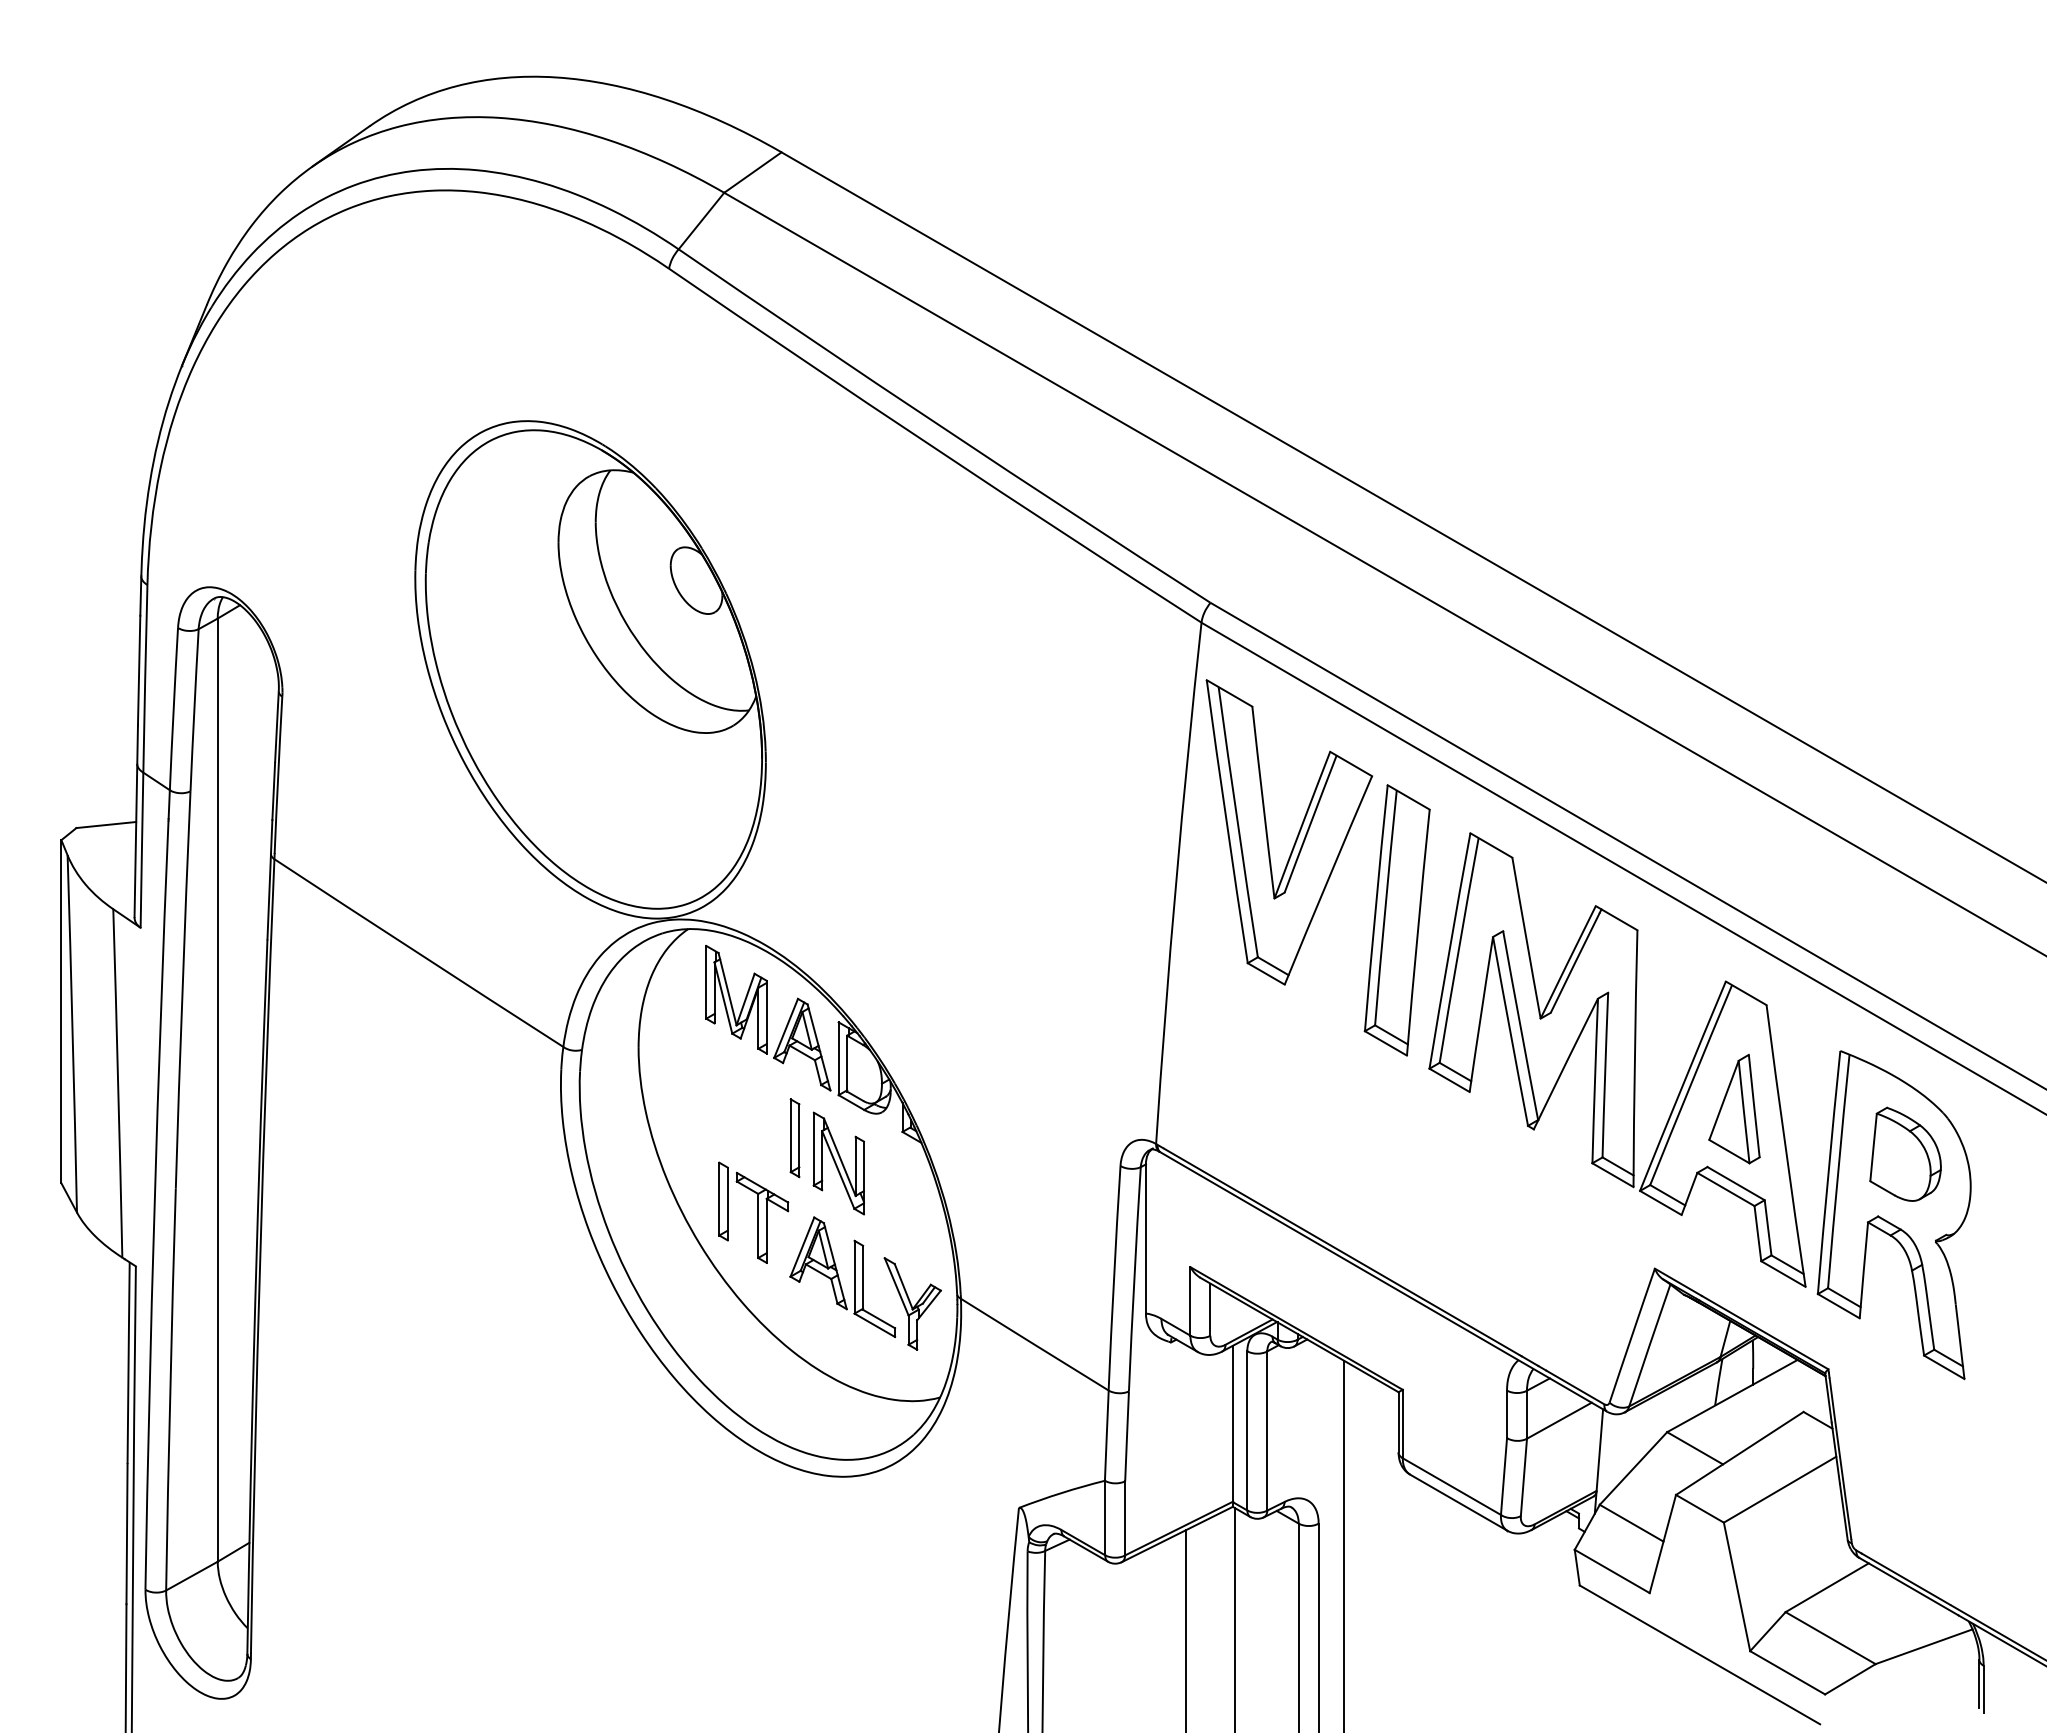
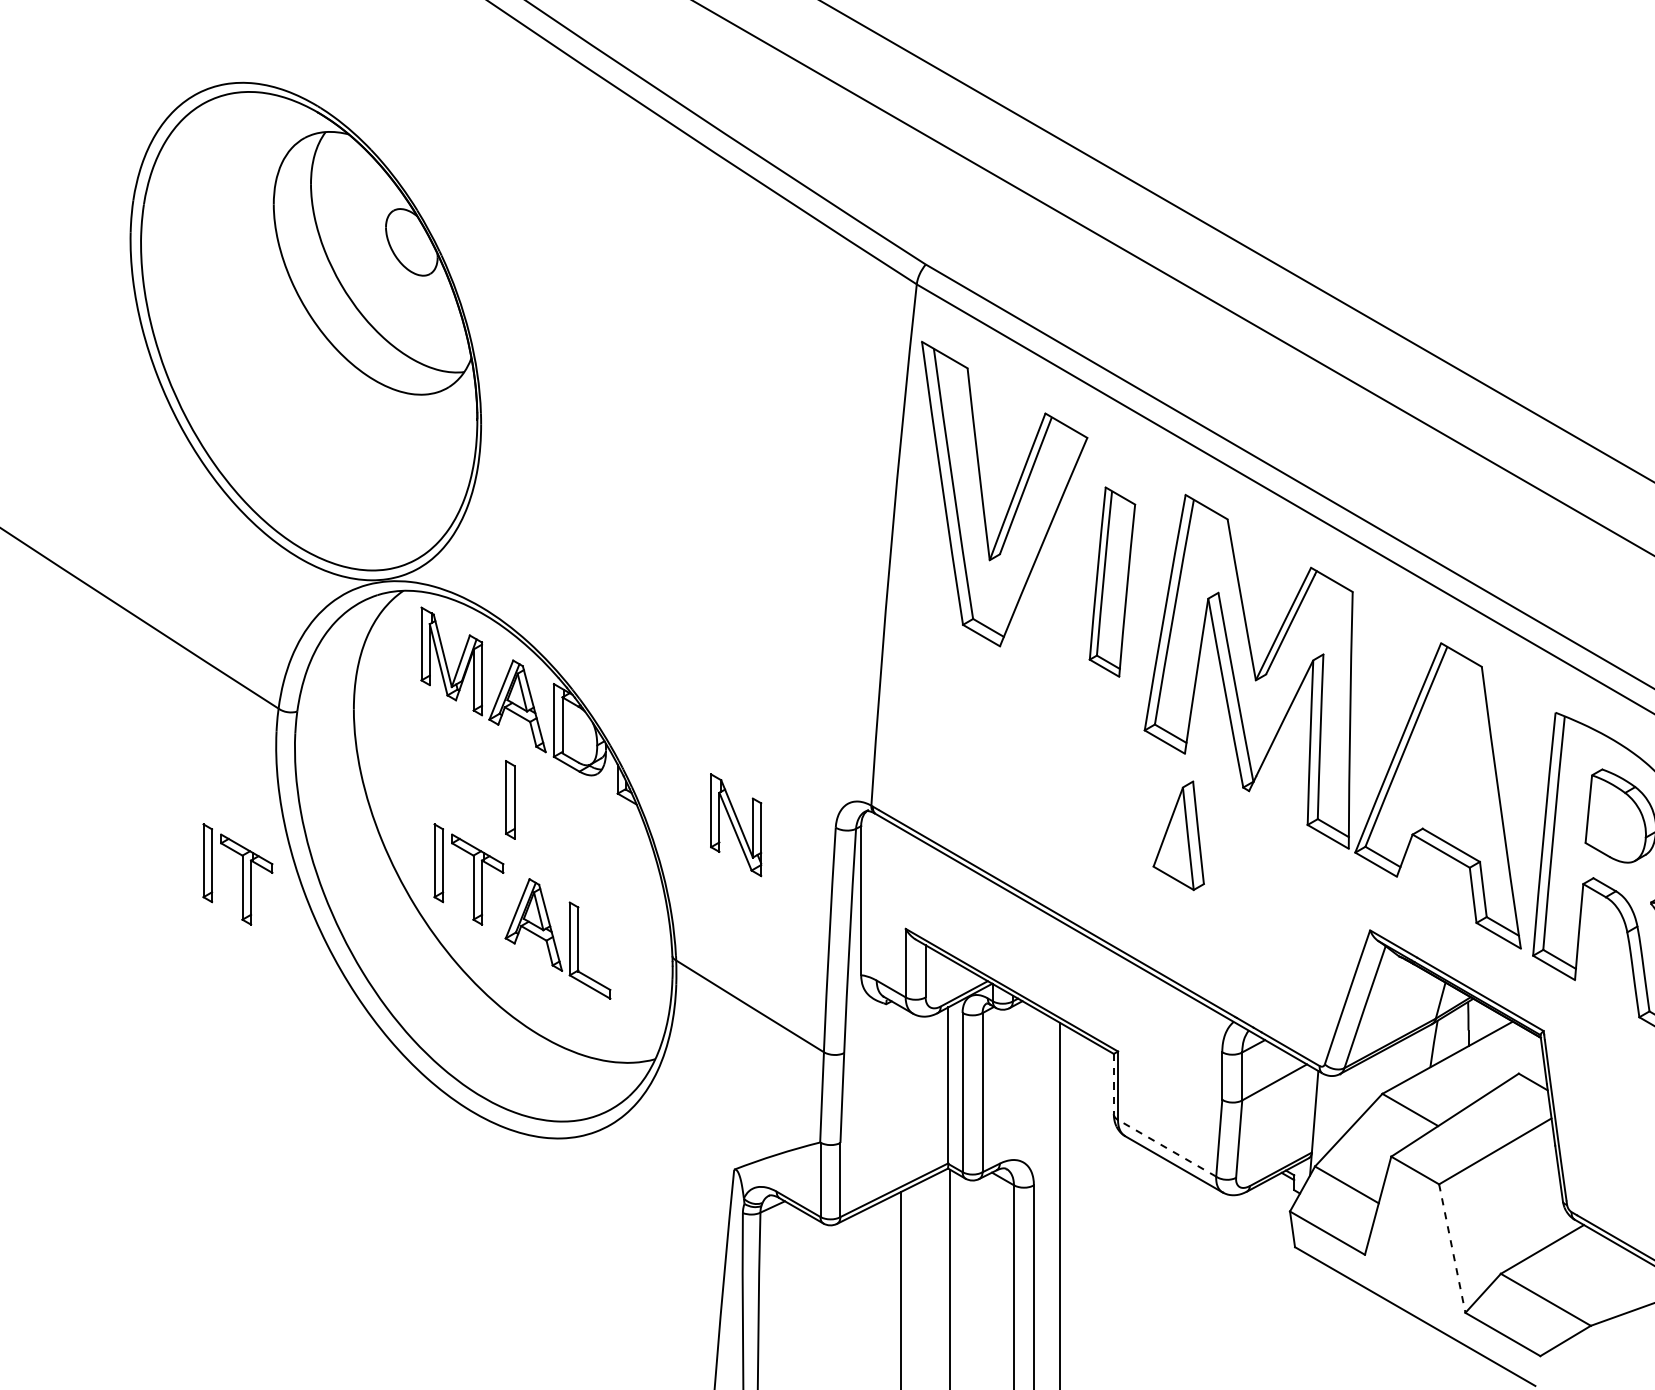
part: (1396, 920) -> (1111, 582), size x0.7
part: (1734, 1108) -> (1178, 835), moved
part: (838, 1163) -> (735, 825), moved
part: (522, 1212) -> (237, 874), added
part: (912, 1303) -> (627, 965), removed
line: (1398, 1422) -> (1113, 1084), solid -> dashed
line: (1451, 1486) -> (1166, 1148), solid -> dashed
line: (1737, 1586) -> (1452, 1248), solid -> dashed

